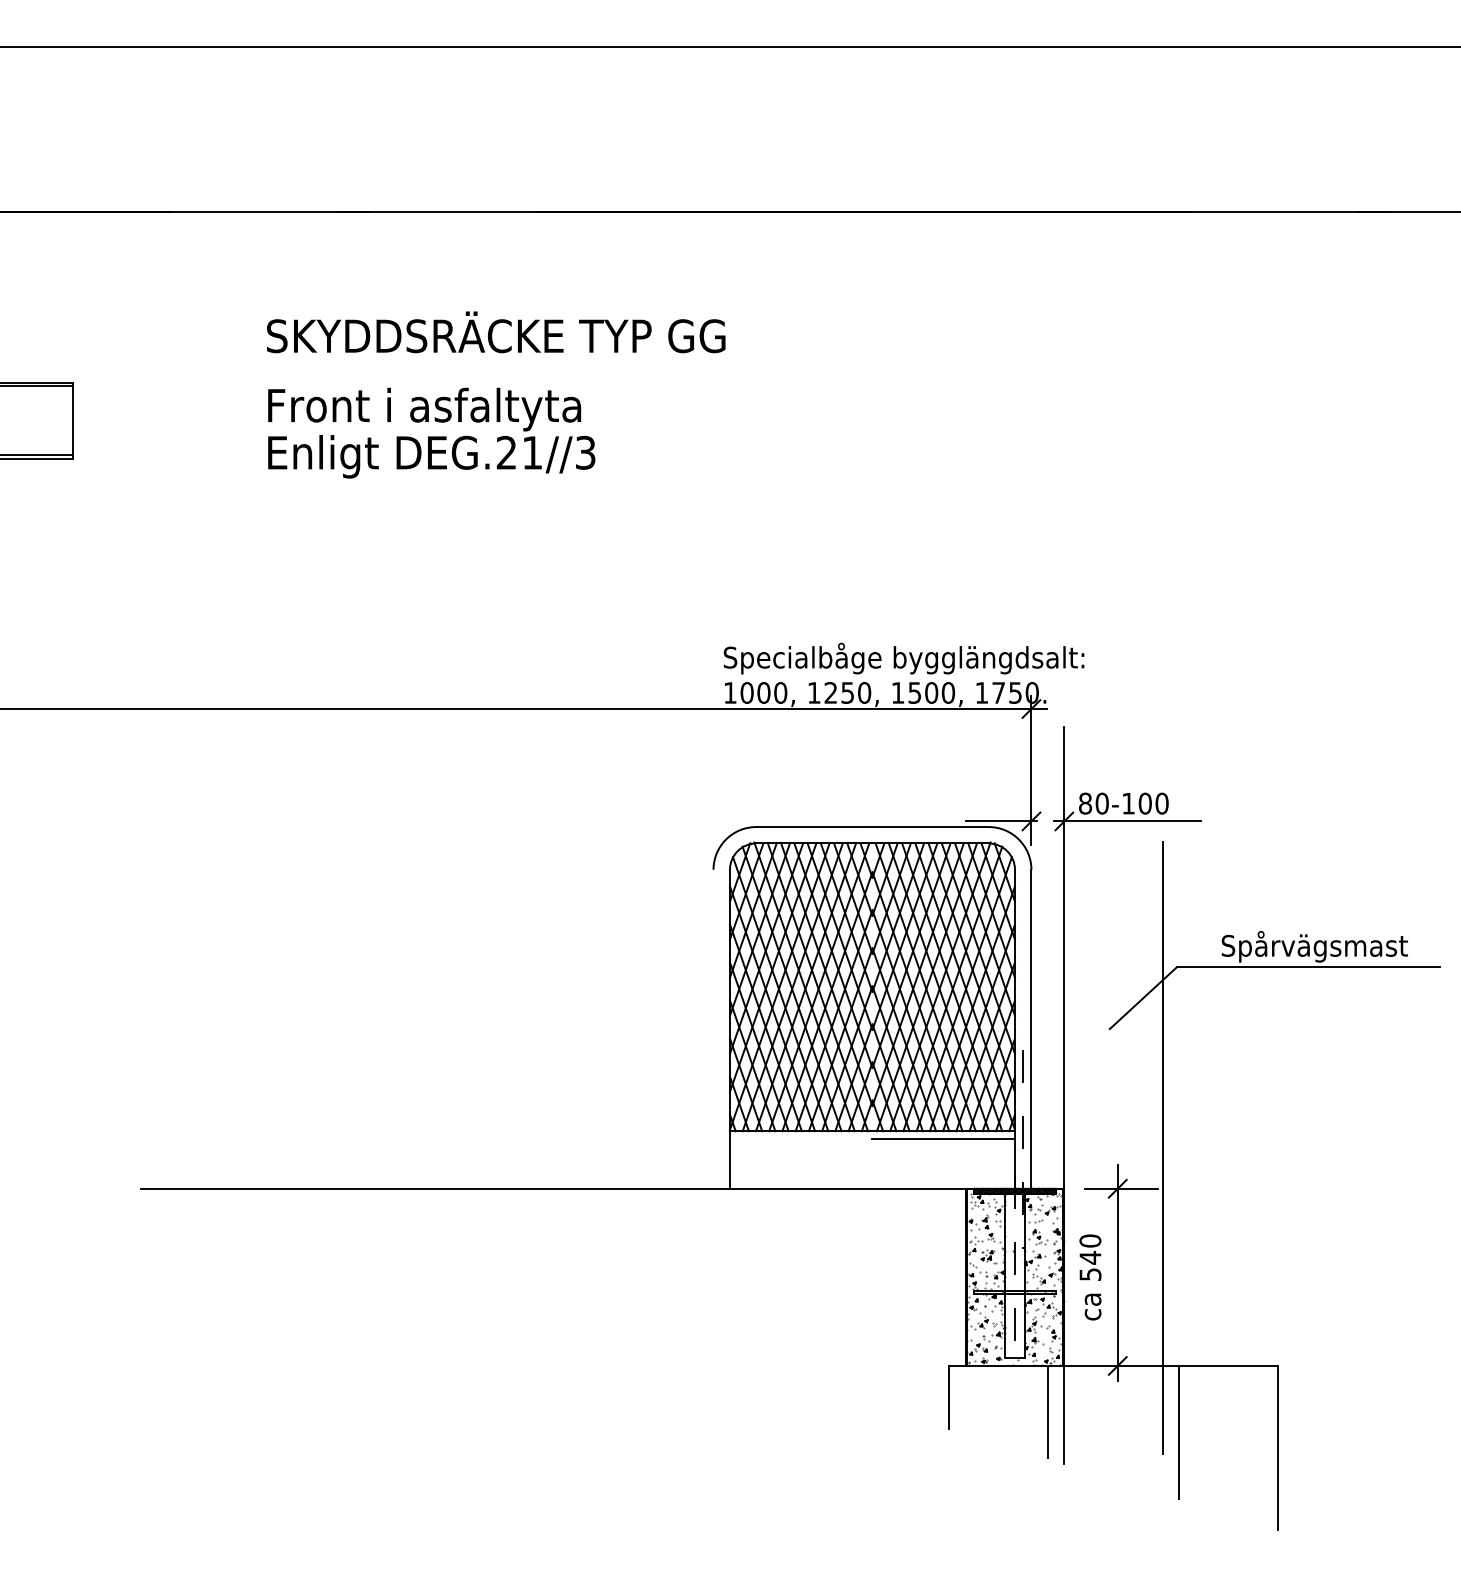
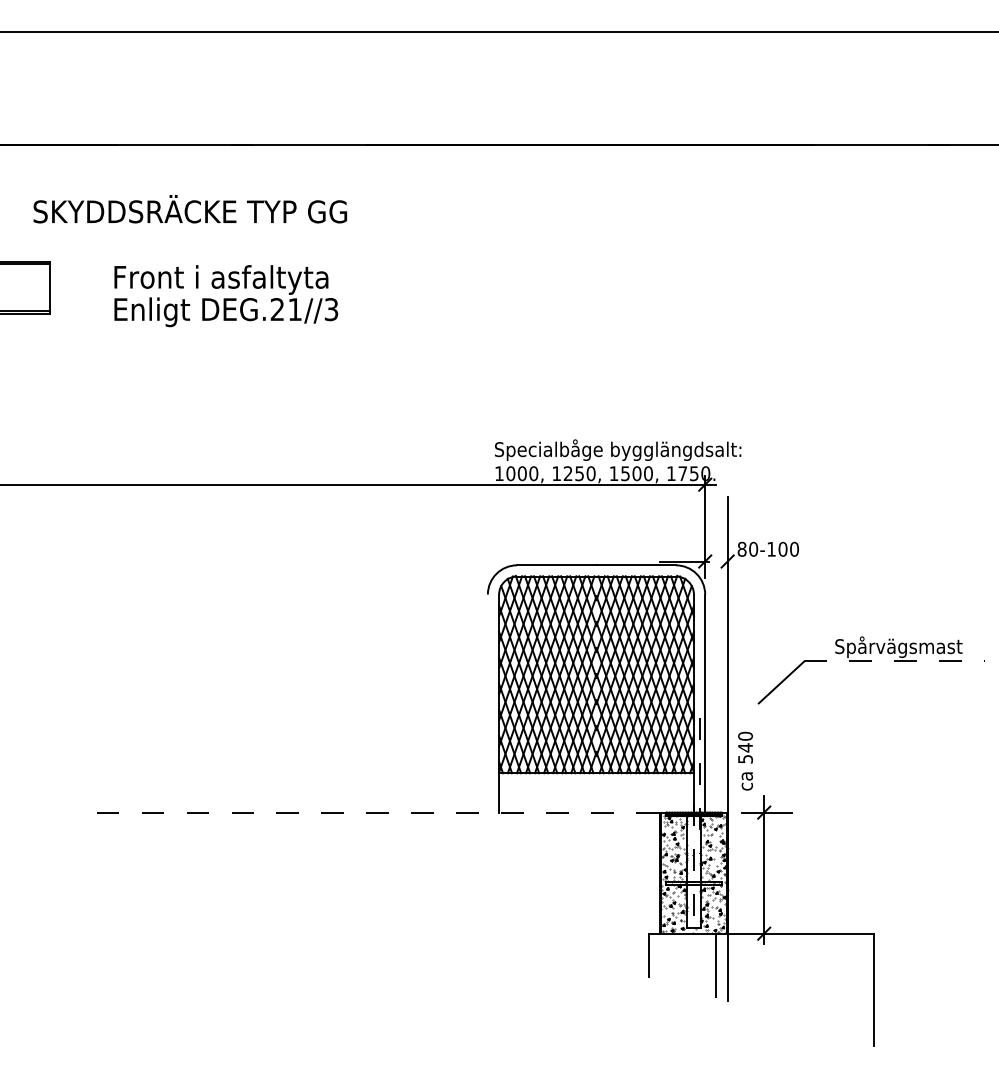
text: (494, 332) -> (189, 209), moved
text: (432, 433) -> (226, 296), moved
line: (1126, 821) -> (770, 561), removed
line: (1309, 967) -> (895, 661), solid -> dashed
line: (942, 1138) -> (644, 778), removed
line: (1163, 1147) -> (795, 784), removed
line: (603, 1188) -> (412, 812), solid -> dashed
text: (1090, 1276) -> (745, 760), moved
line: (1179, 1432) -> (806, 979), removed

